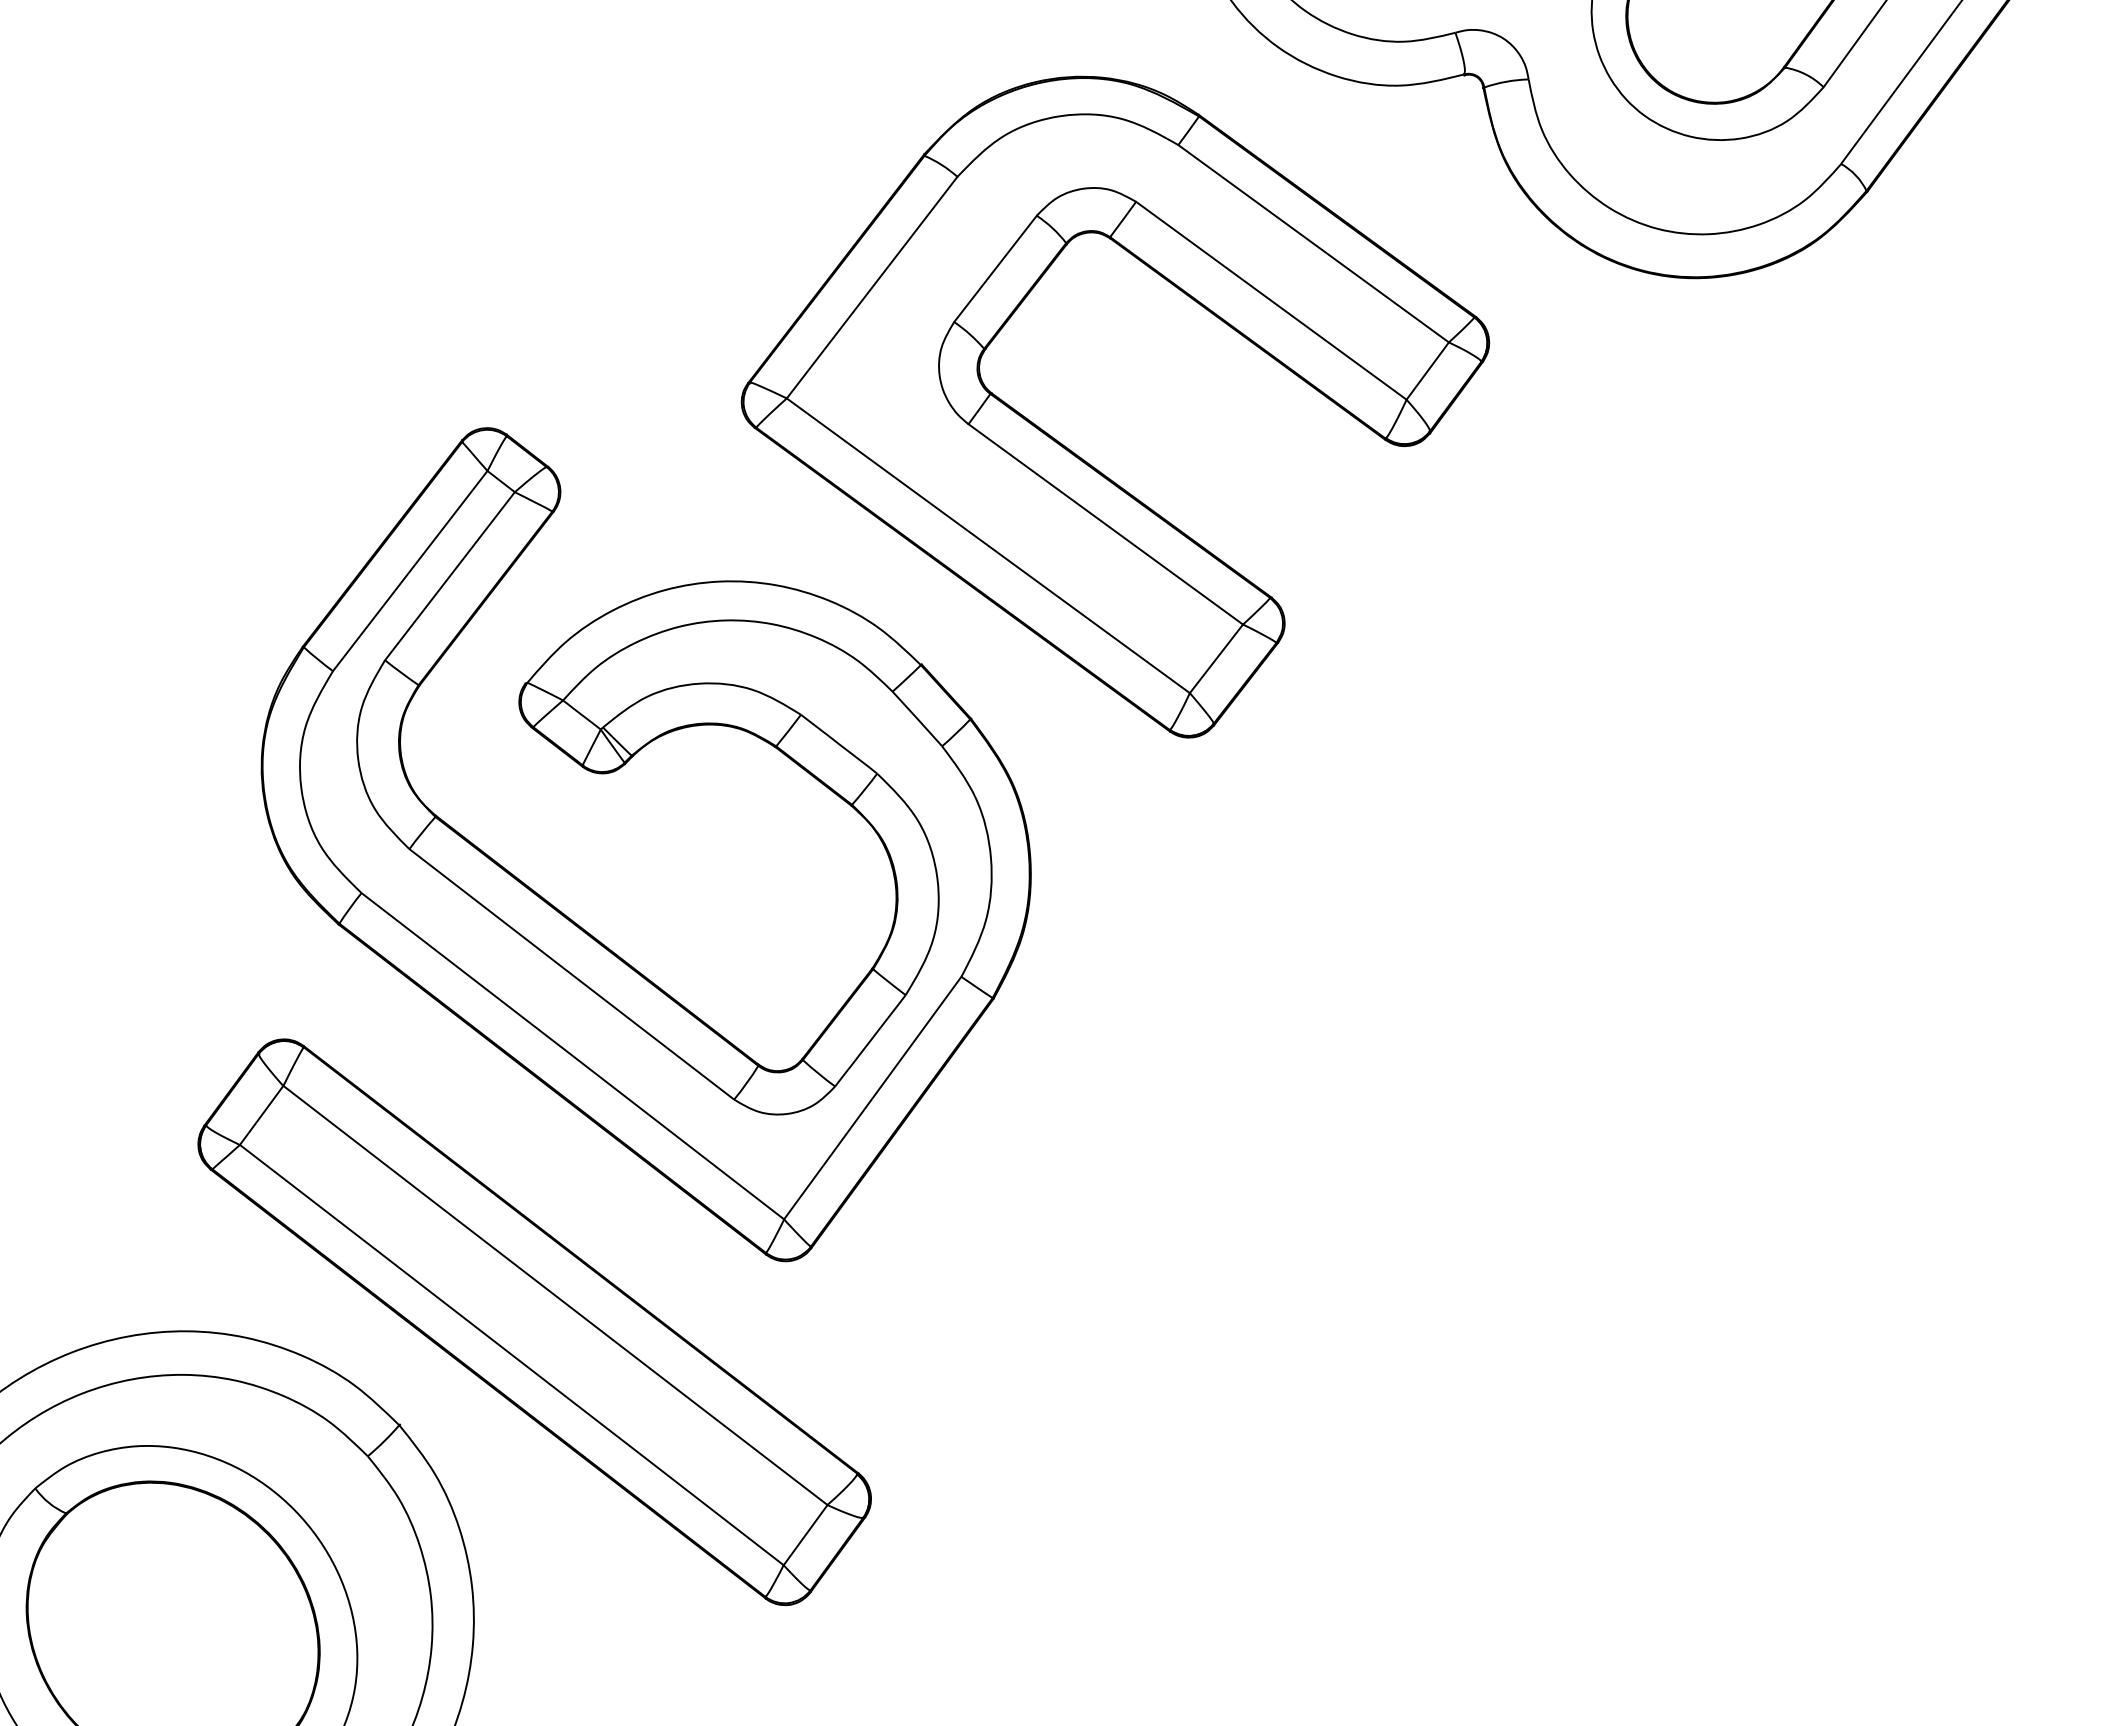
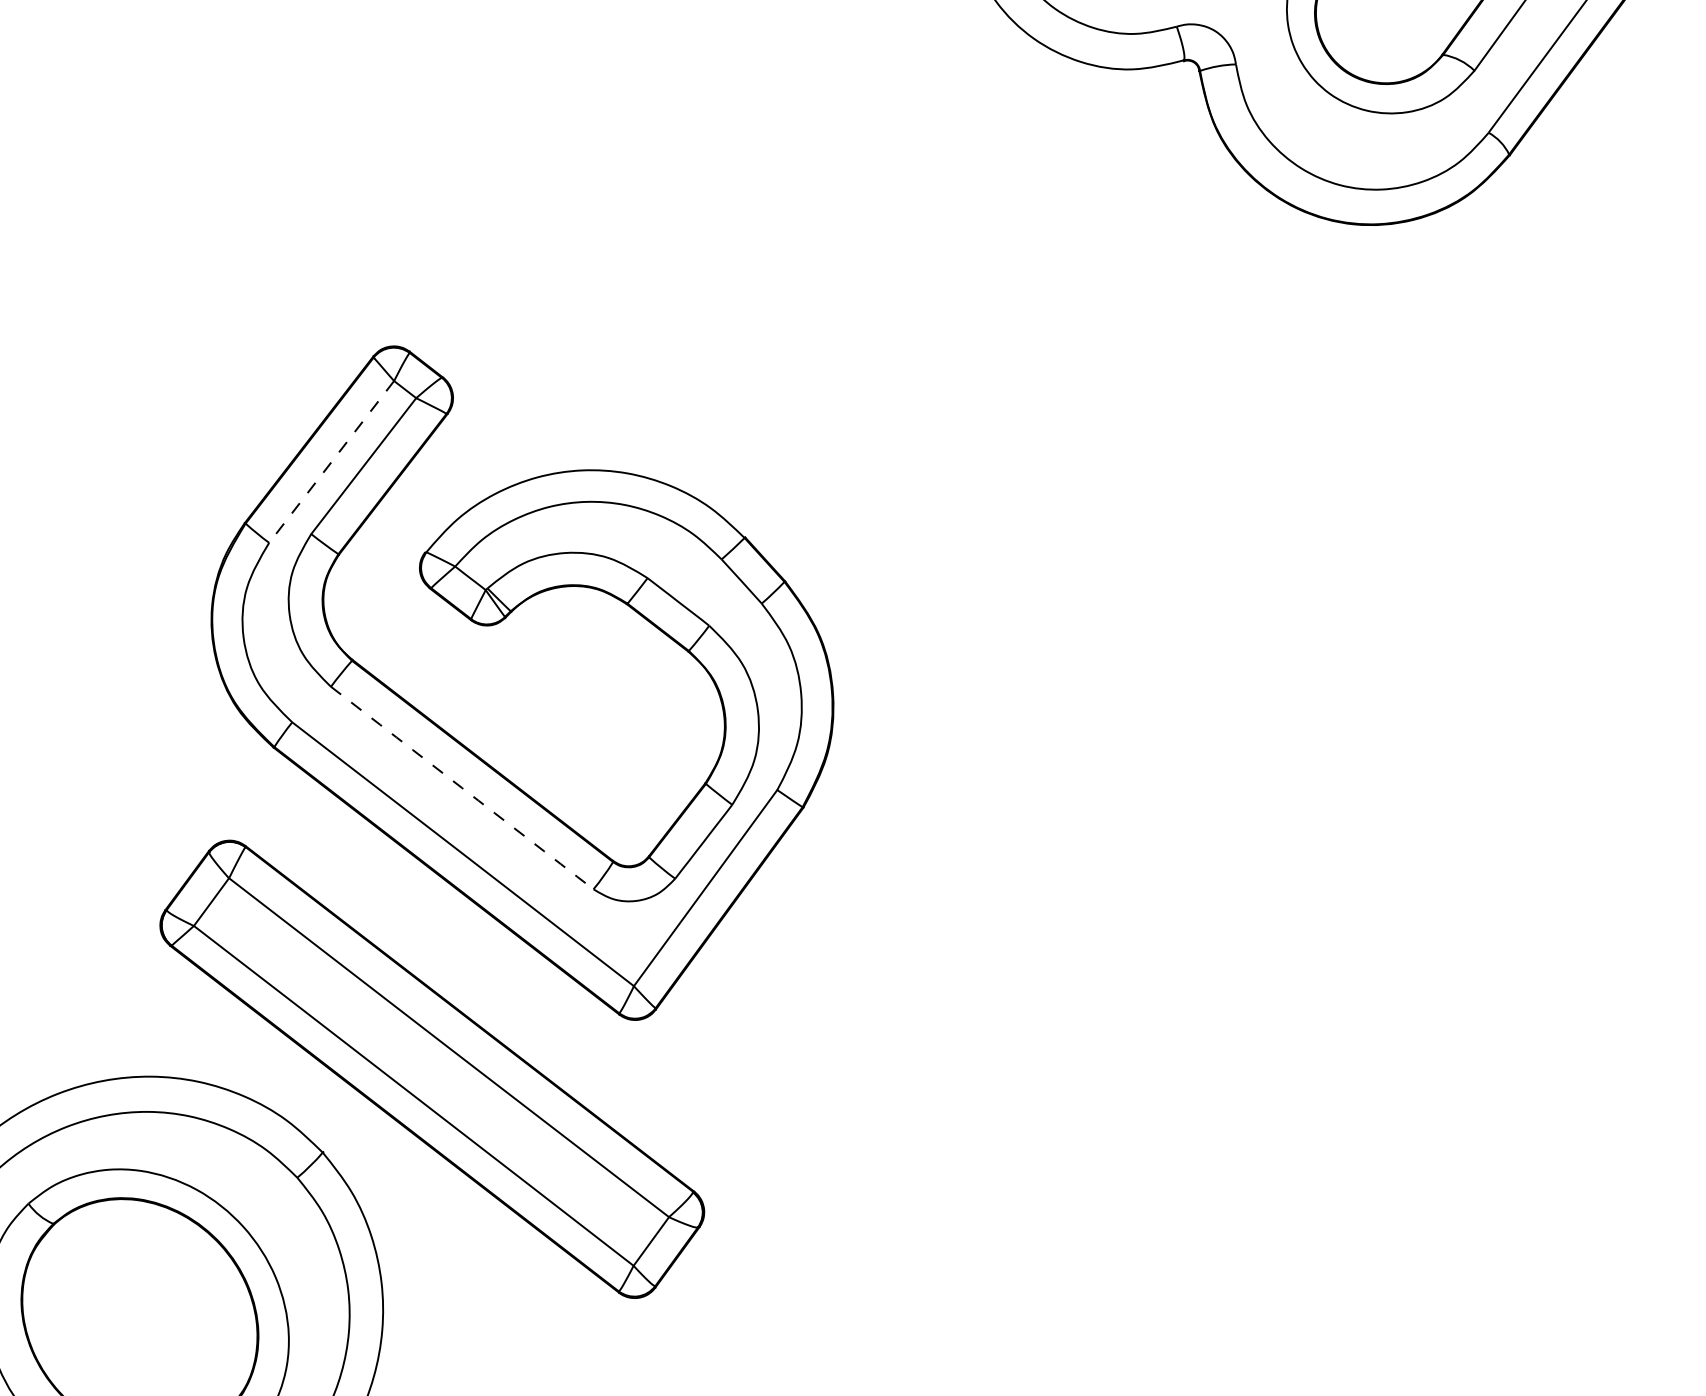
part: (1077, 454) -> (871, 367), removed
line: (409, 571) -> (331, 462), solid -> dashed
arc: (571, 974) -> (462, 788), solid -> dashed

